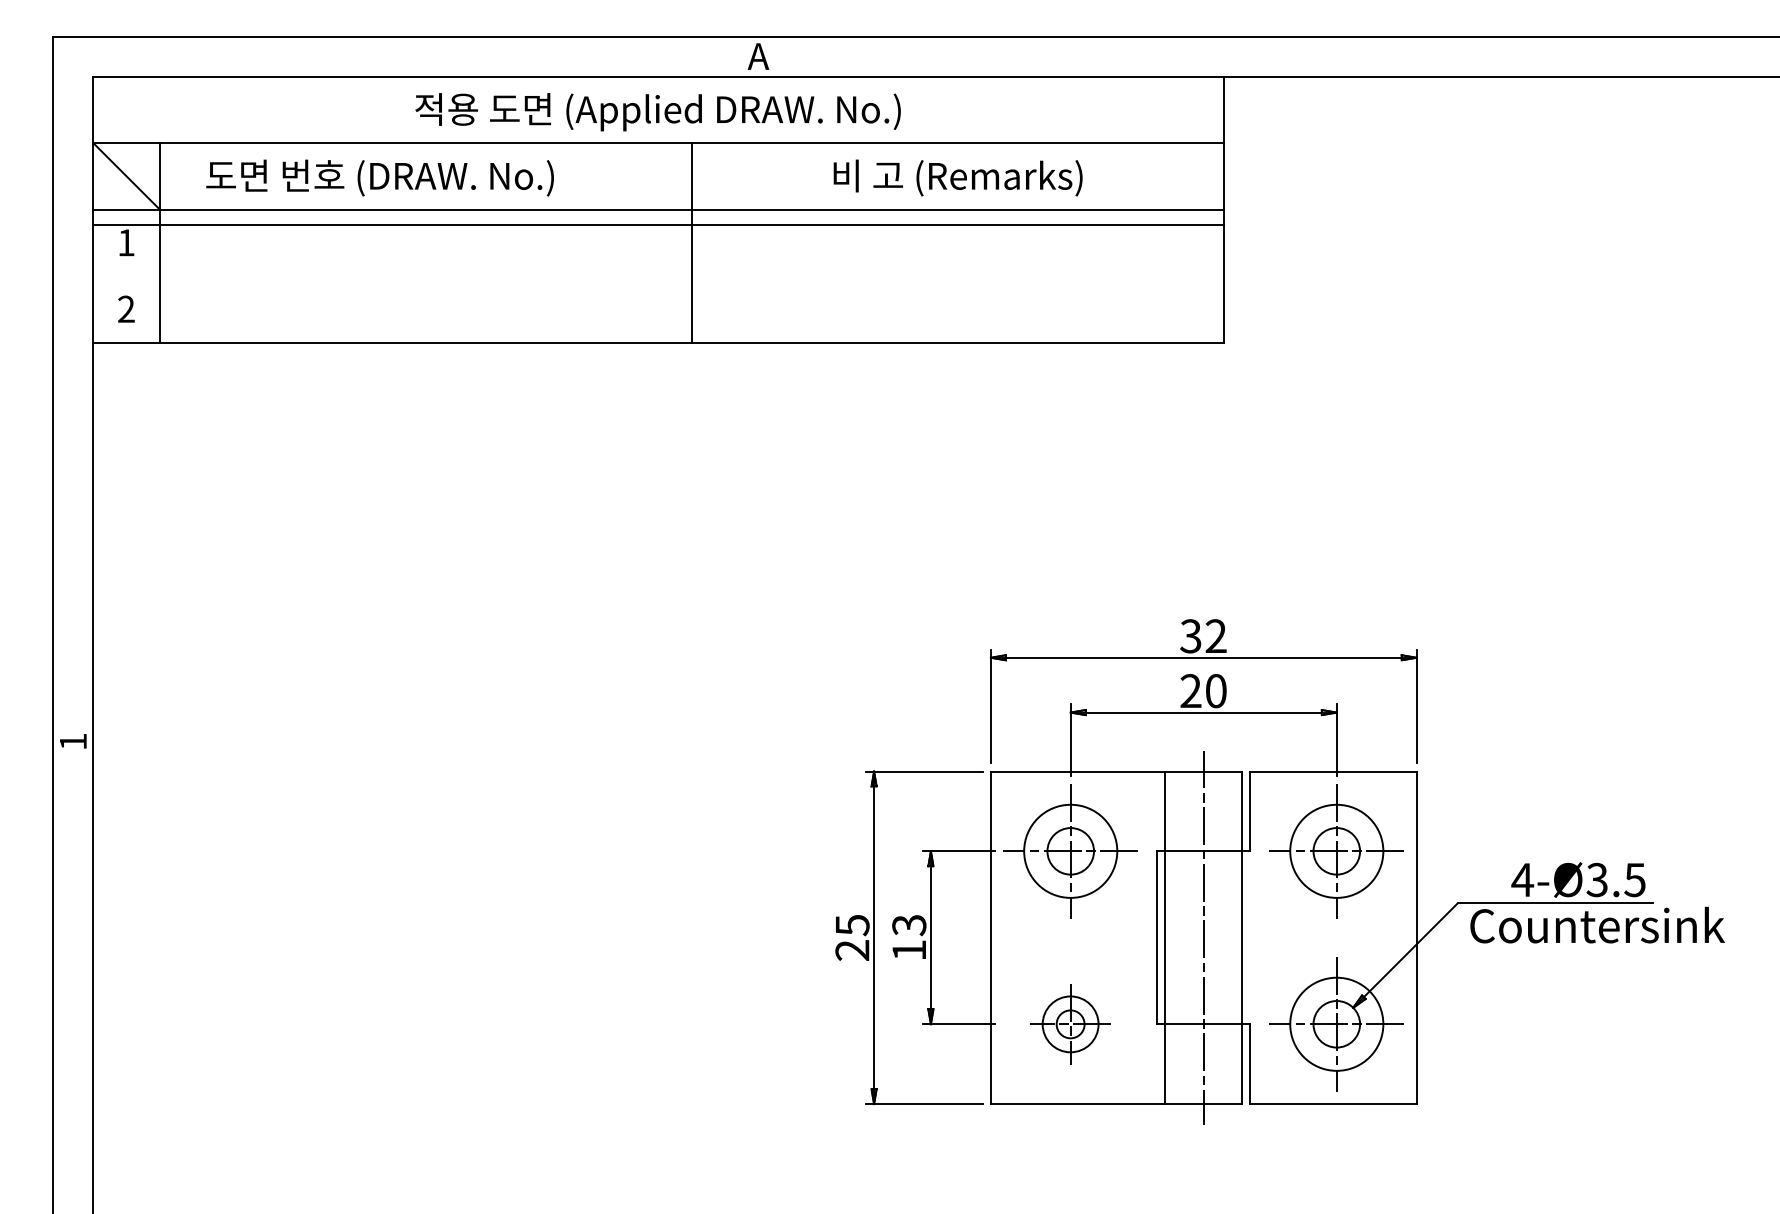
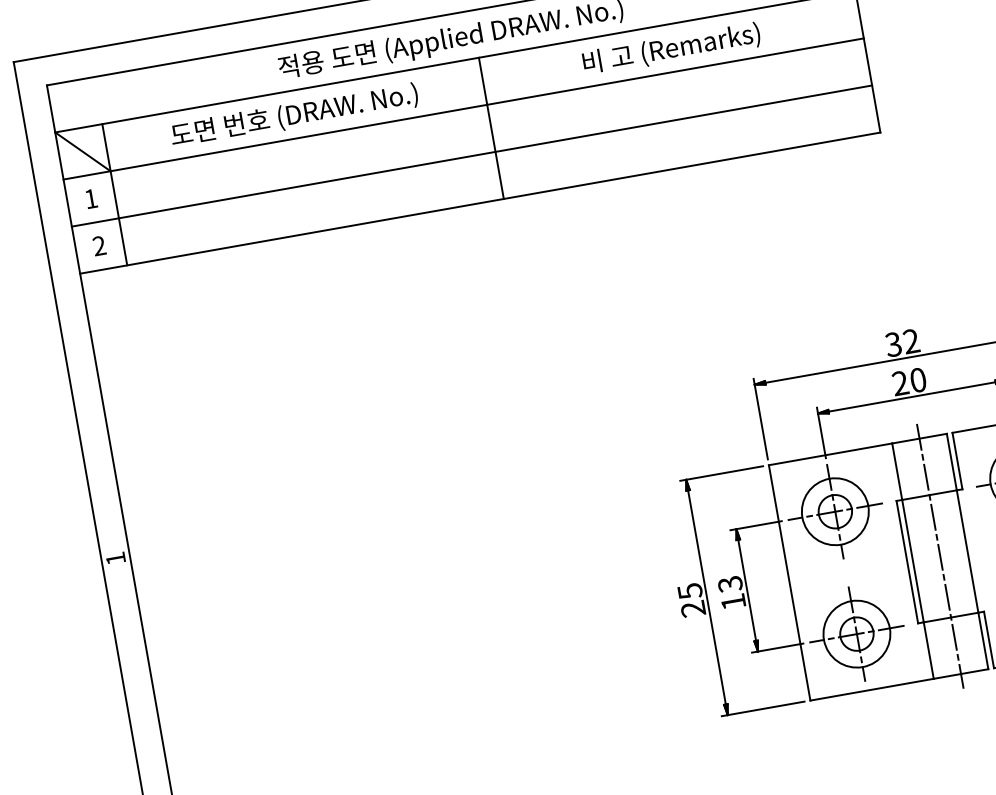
text: (379, 177) -> (293, 115), moved
line: (658, 225) -> (471, 156), moved
part: (1070, 1024) -> (856, 634), size x1.67

